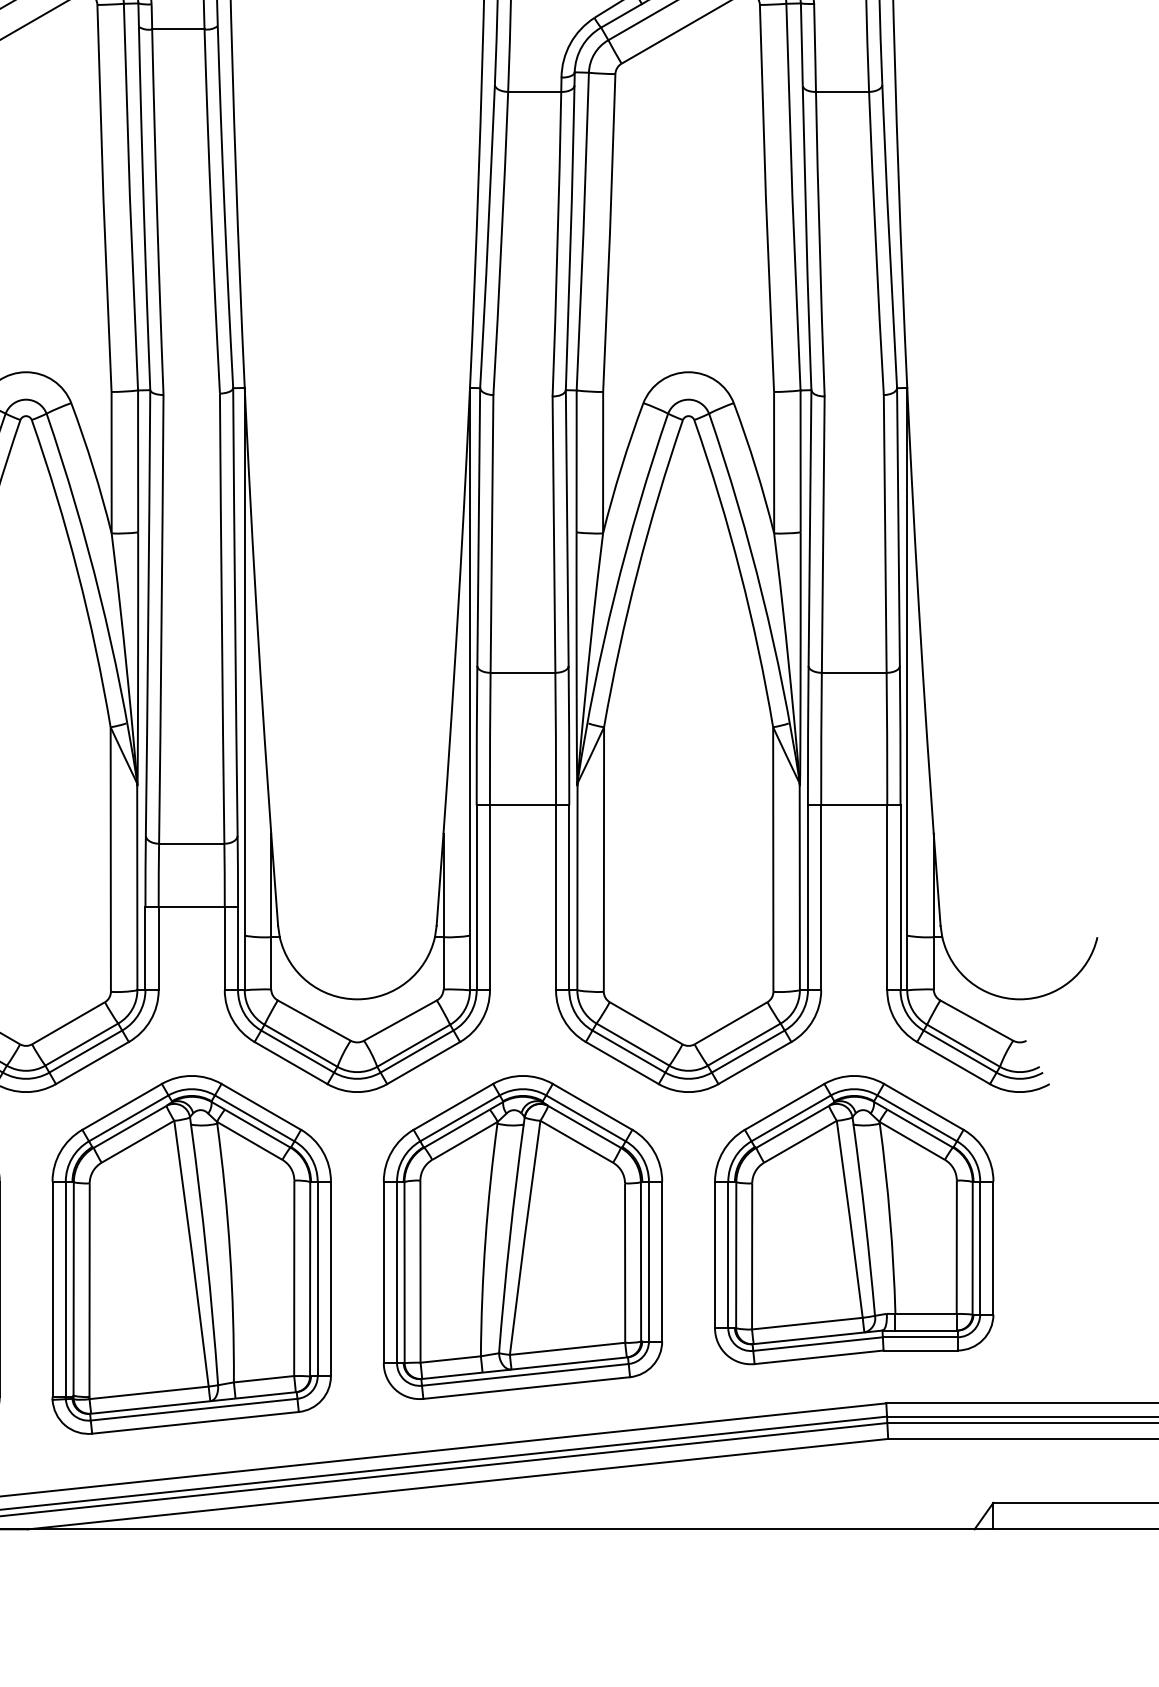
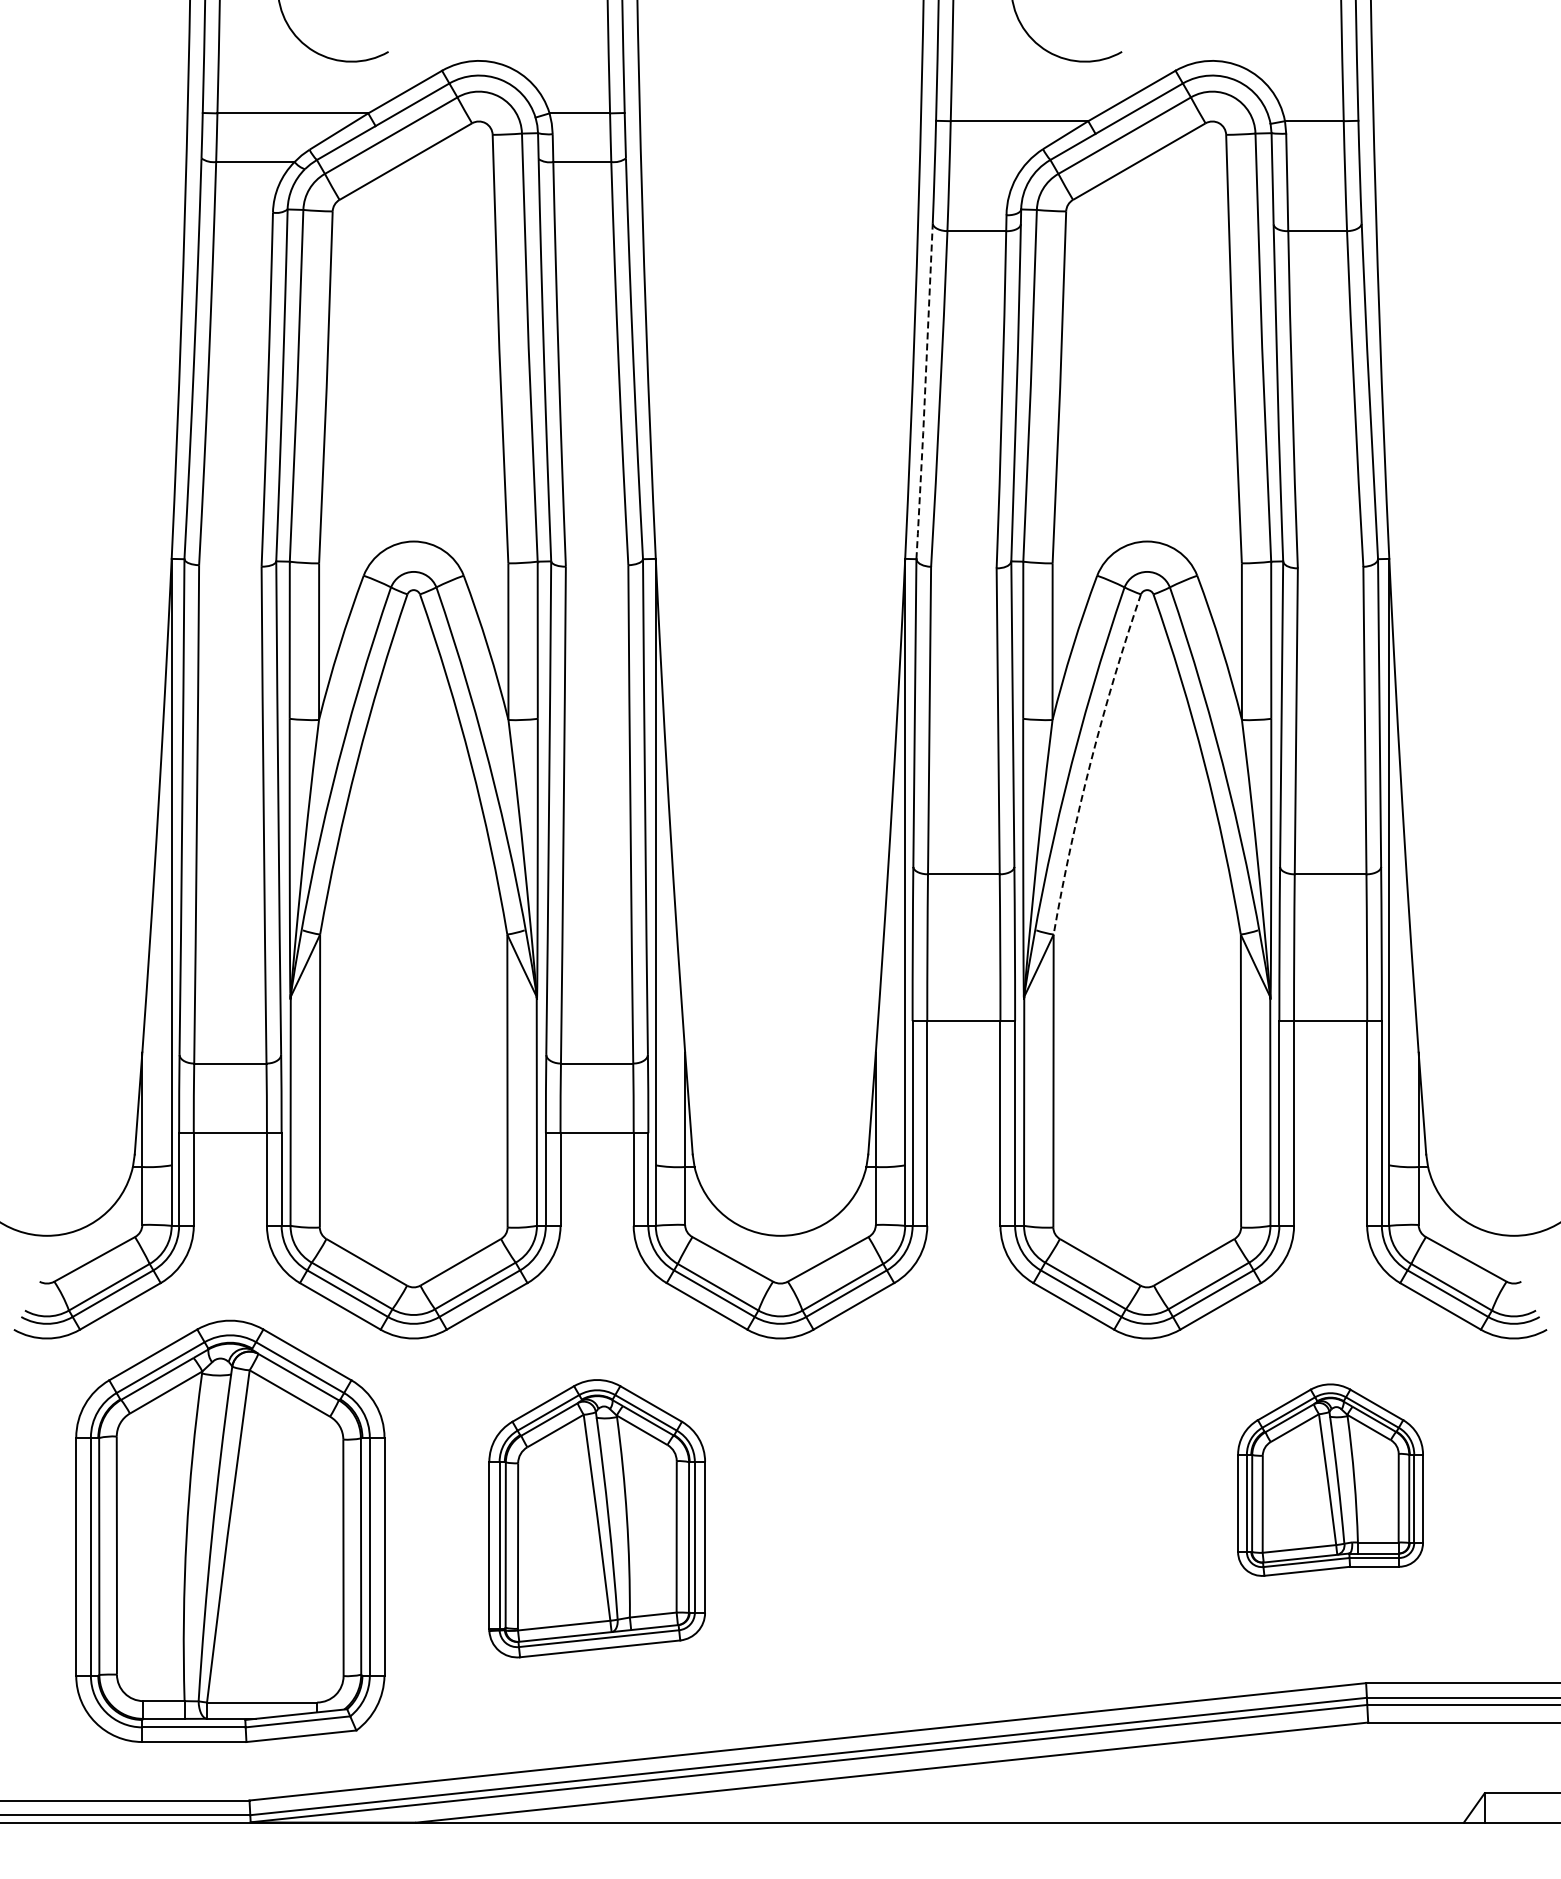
line: (488, 237) -> (925, 392), solid -> dashed
arc: (637, 571) -> (1090, 762), solid -> dashed
part: (854, 1219) -> (1330, 1479), size x0.6
part: (522, 1237) -> (963, 1499), removed
part: (192, 1254) -> (597, 1518), size x0.7

